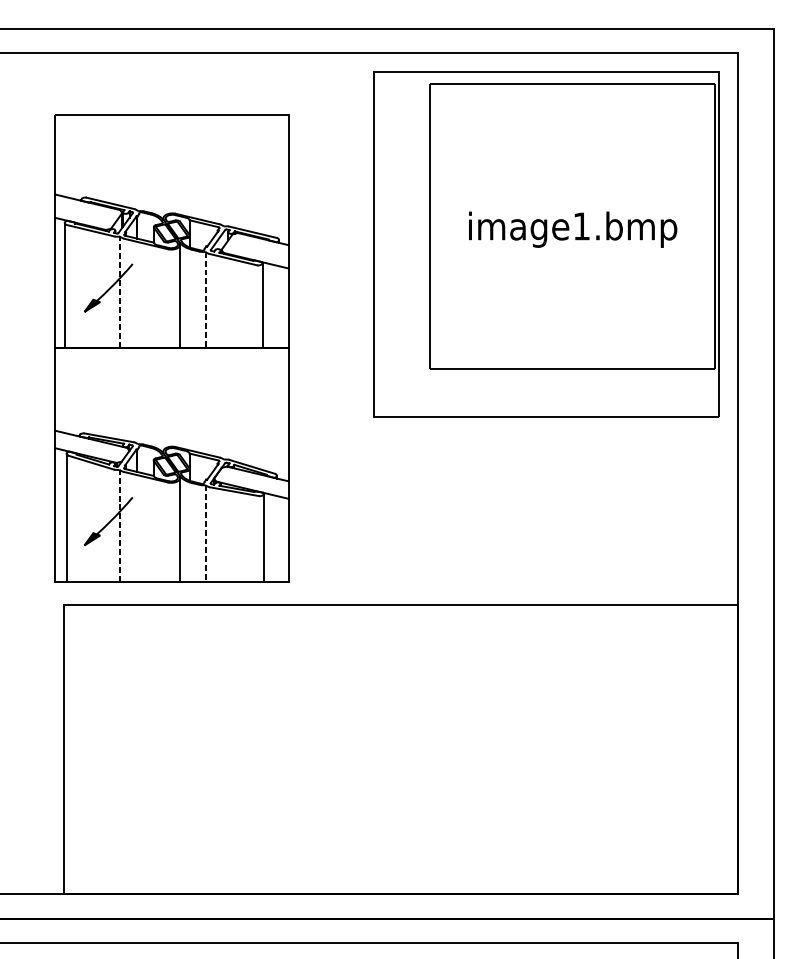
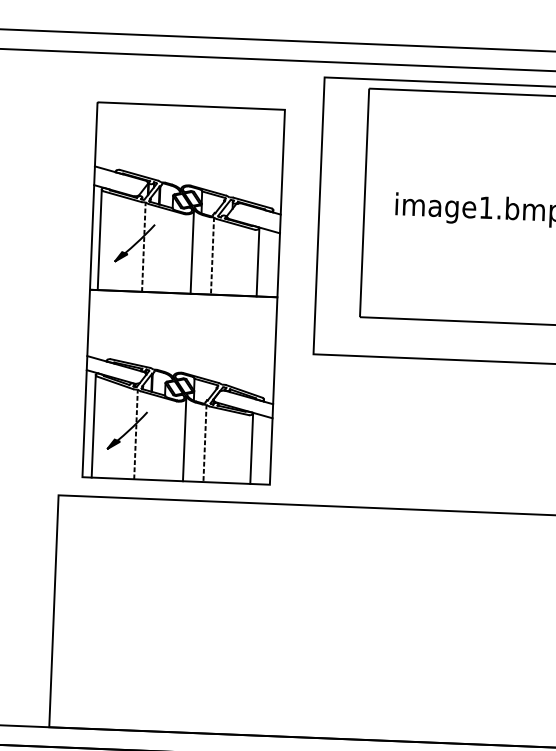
part: (171, 348) -> (183, 293), moved

